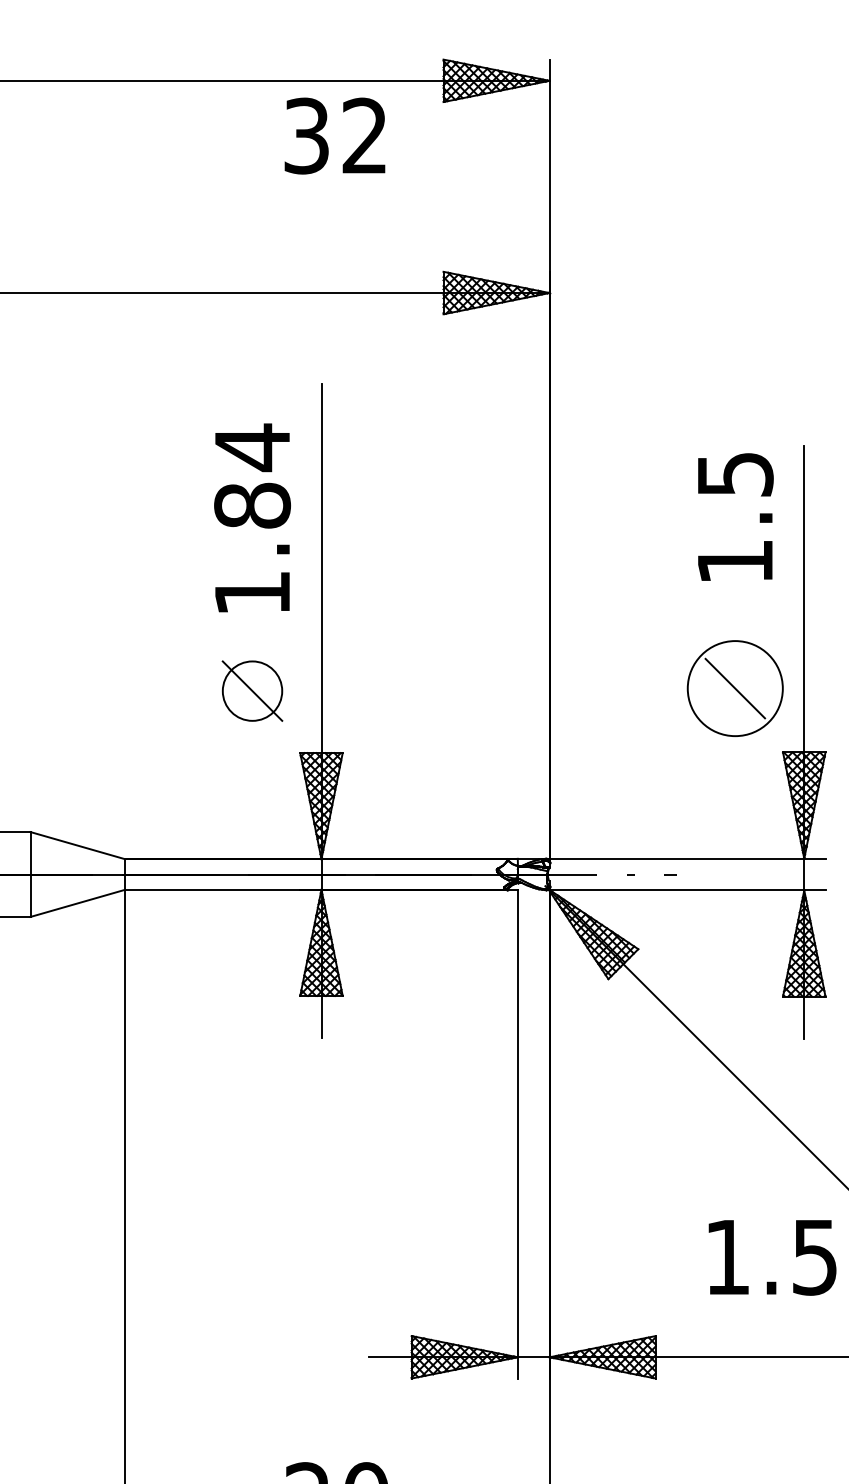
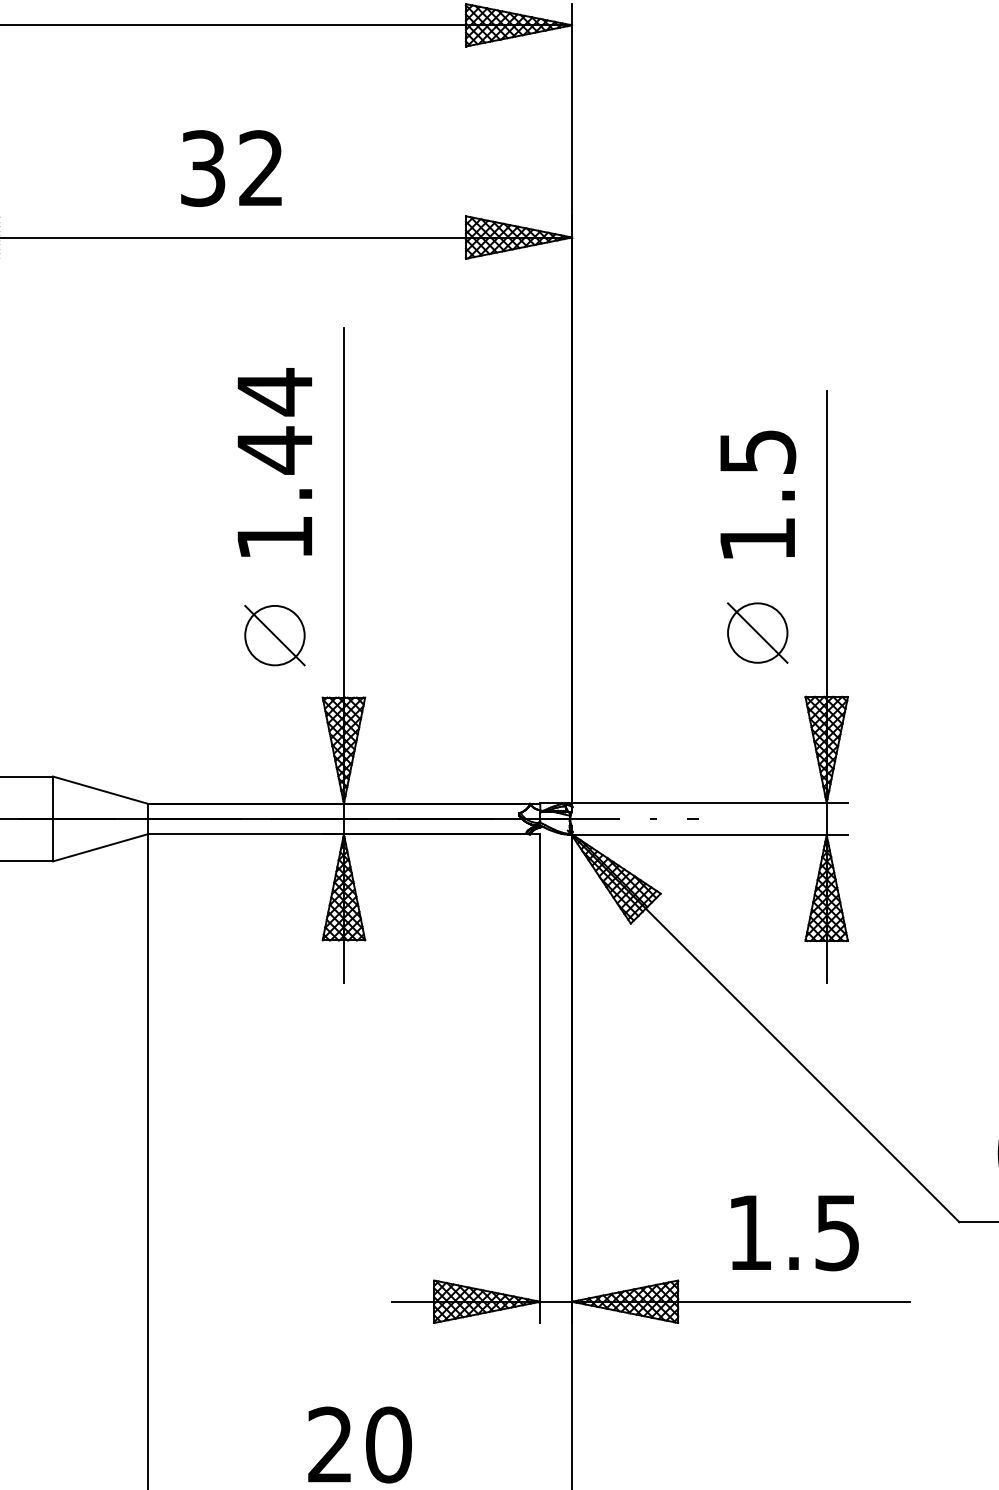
text: (335, 136) -> (231, 168), moved
text: (252, 506) -> (274, 450), 1.84 -> 1.44
text: (736, 517) -> (758, 494), moved
circle: (735, 688) -> (757, 632), size x0.62
text: (772, 1258) -> (794, 1233), moved

